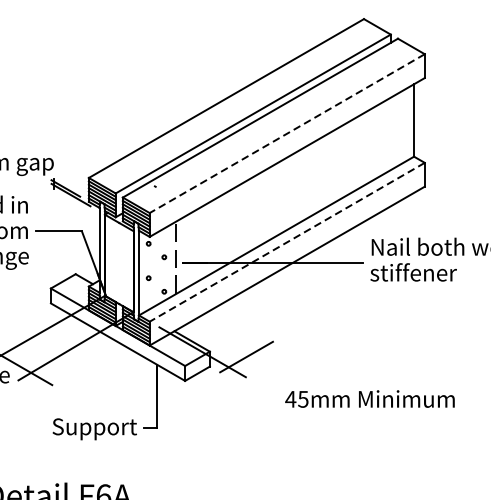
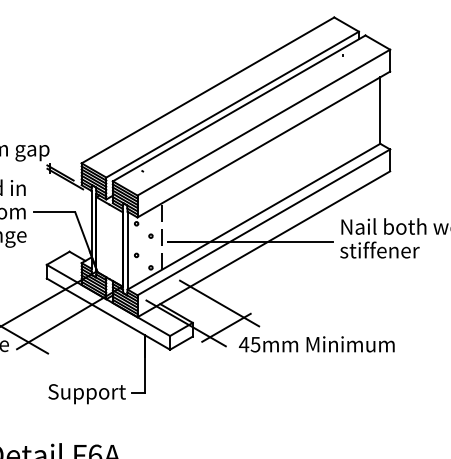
line: (286, 133) -> (263, 122), dashed -> solid
line: (286, 242) -> (263, 222), dashed -> solid
line: (238, 330) -> (219, 303), added
text: (369, 399) -> (316, 344), moved

